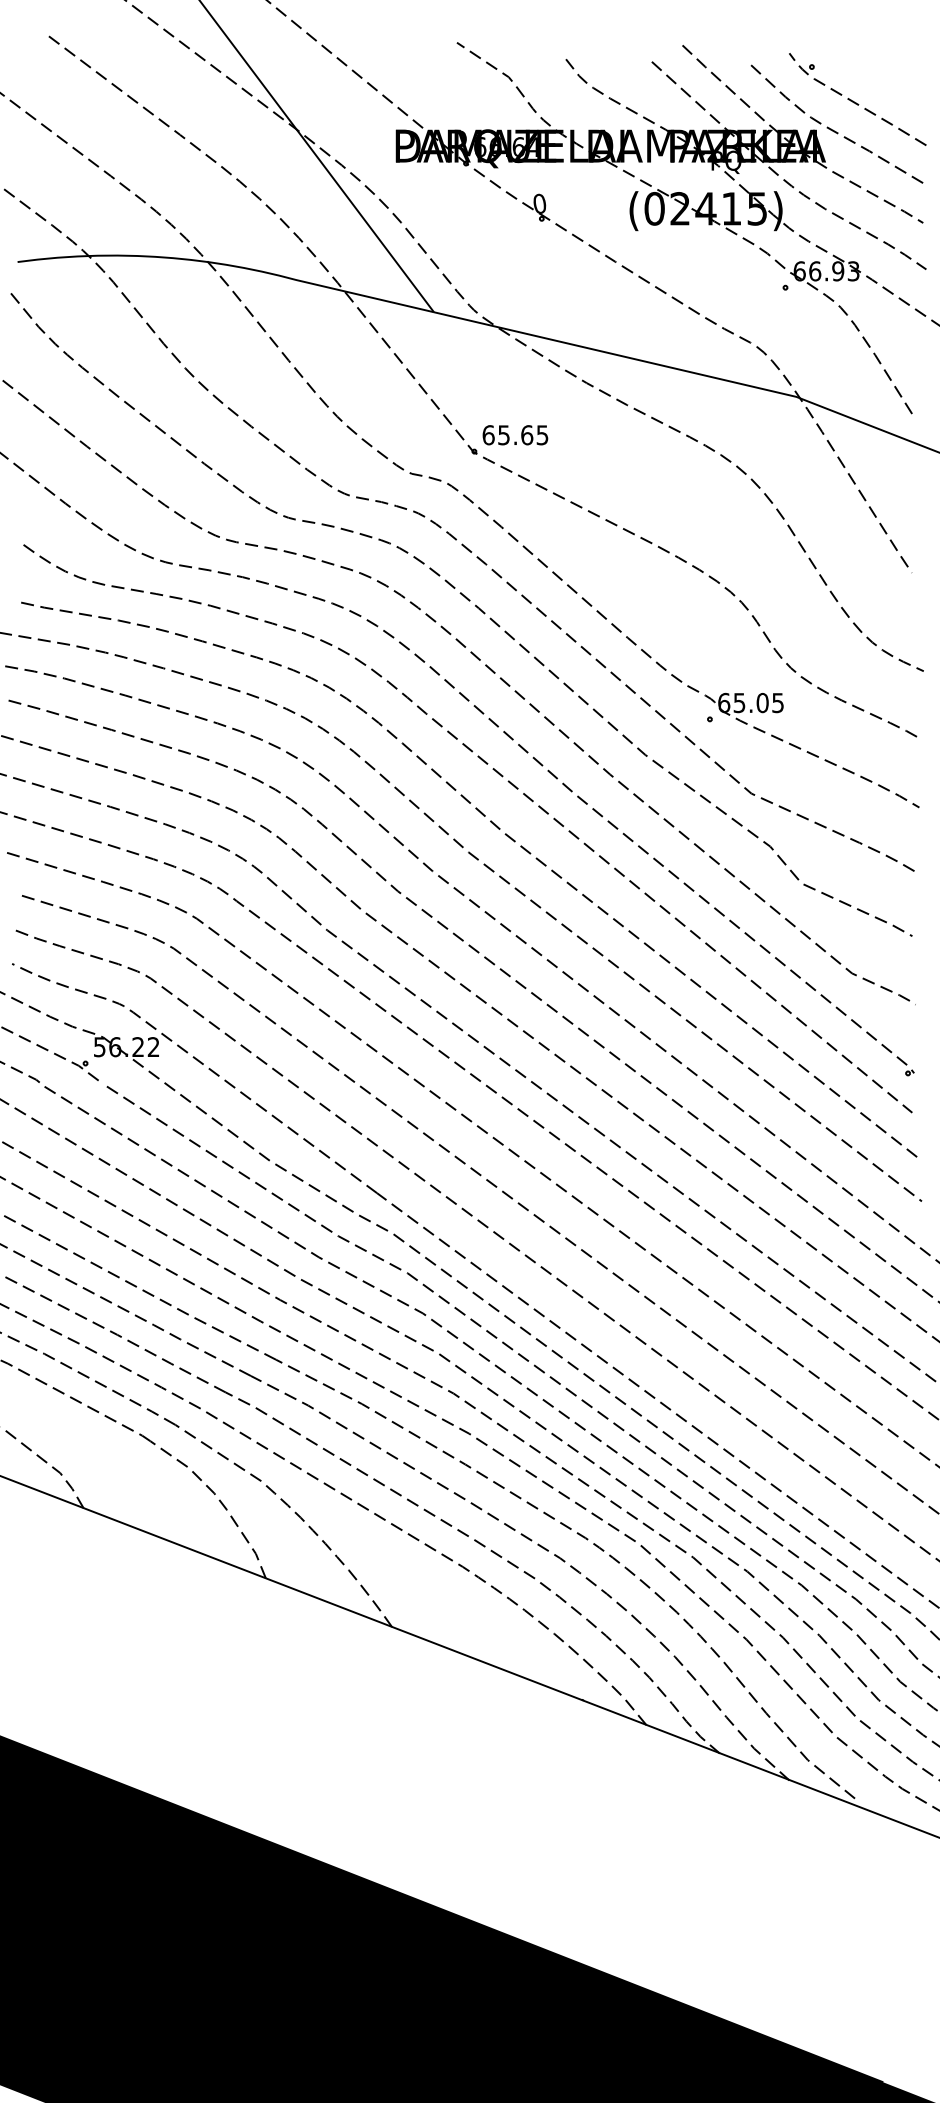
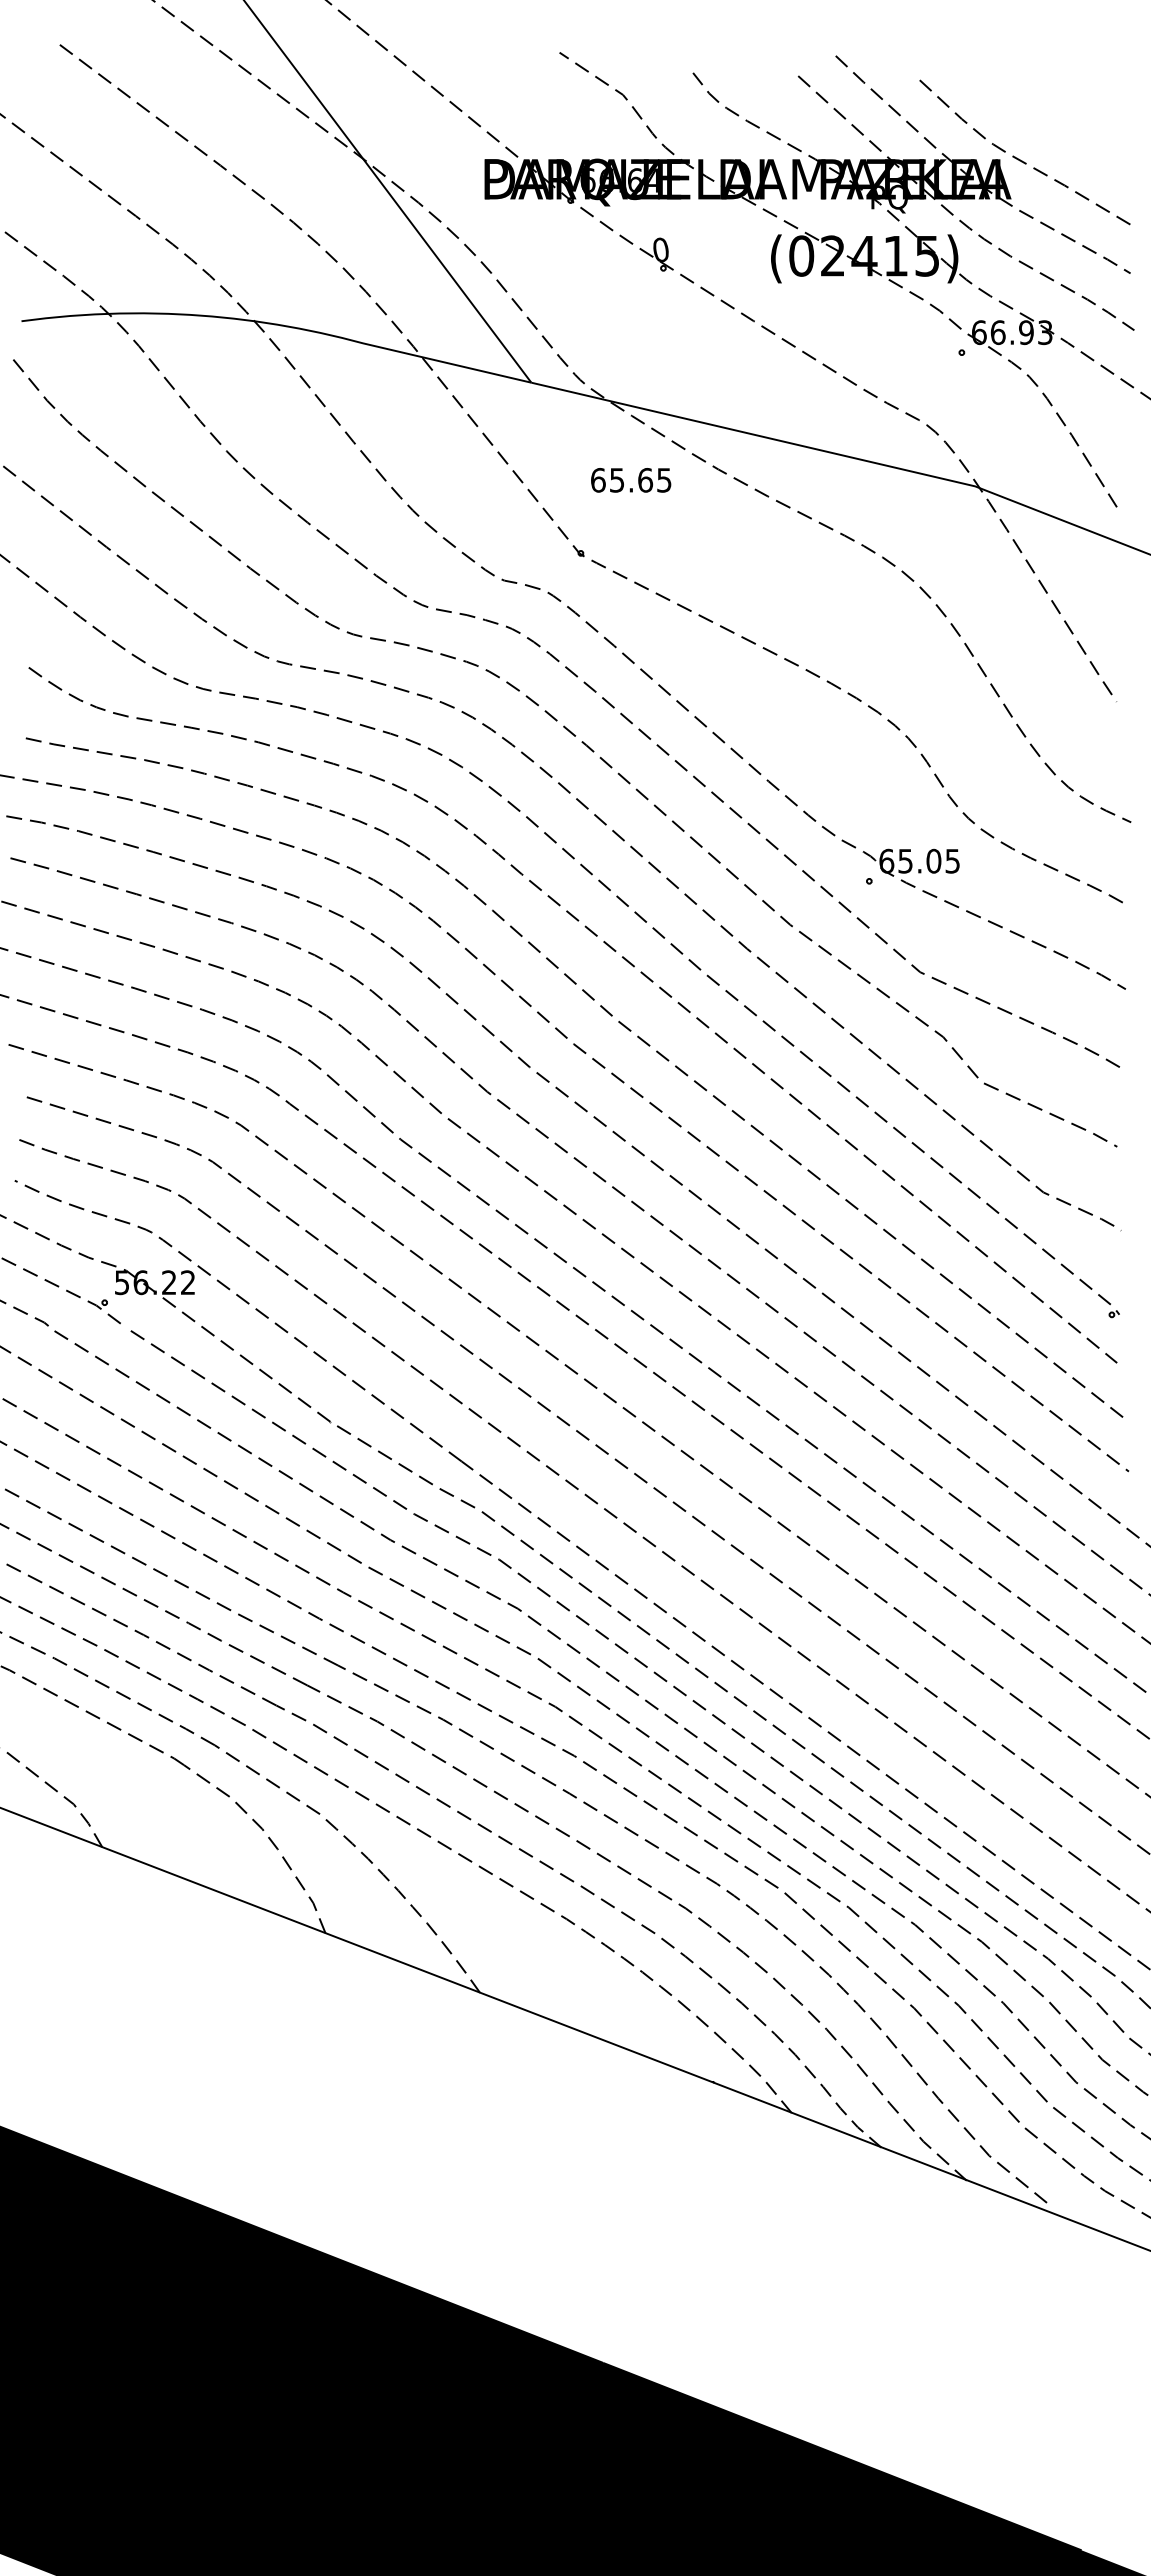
part: (857, 98) -> (1050, 121), removed
text: (515, 435) -> (631, 480), moved

